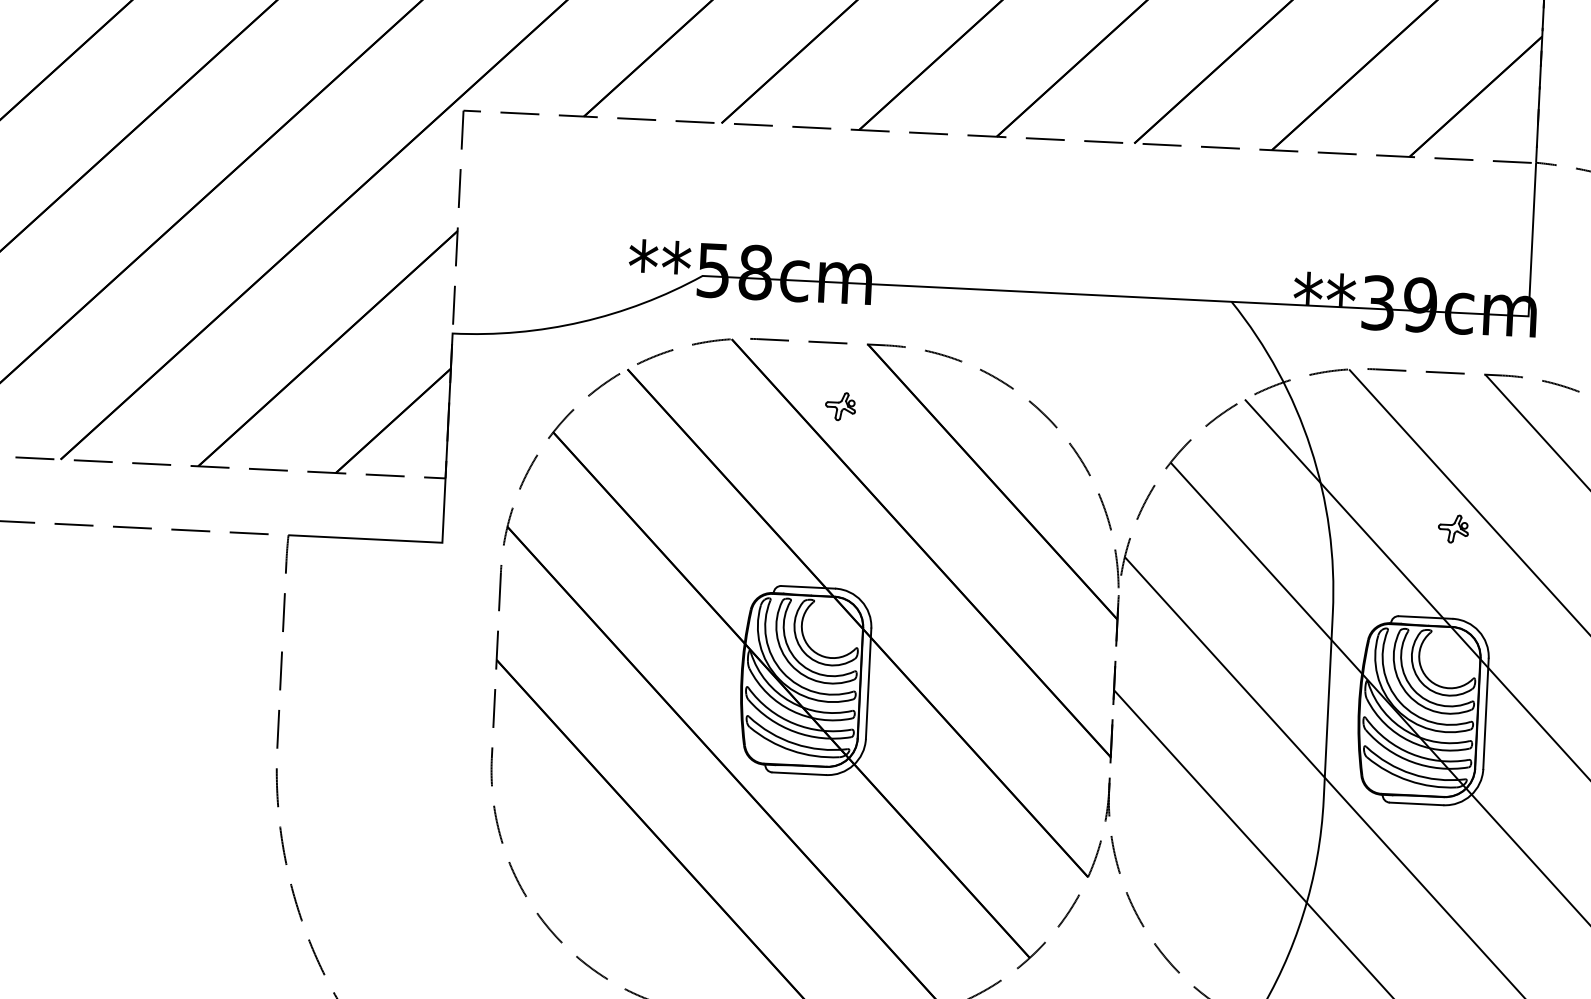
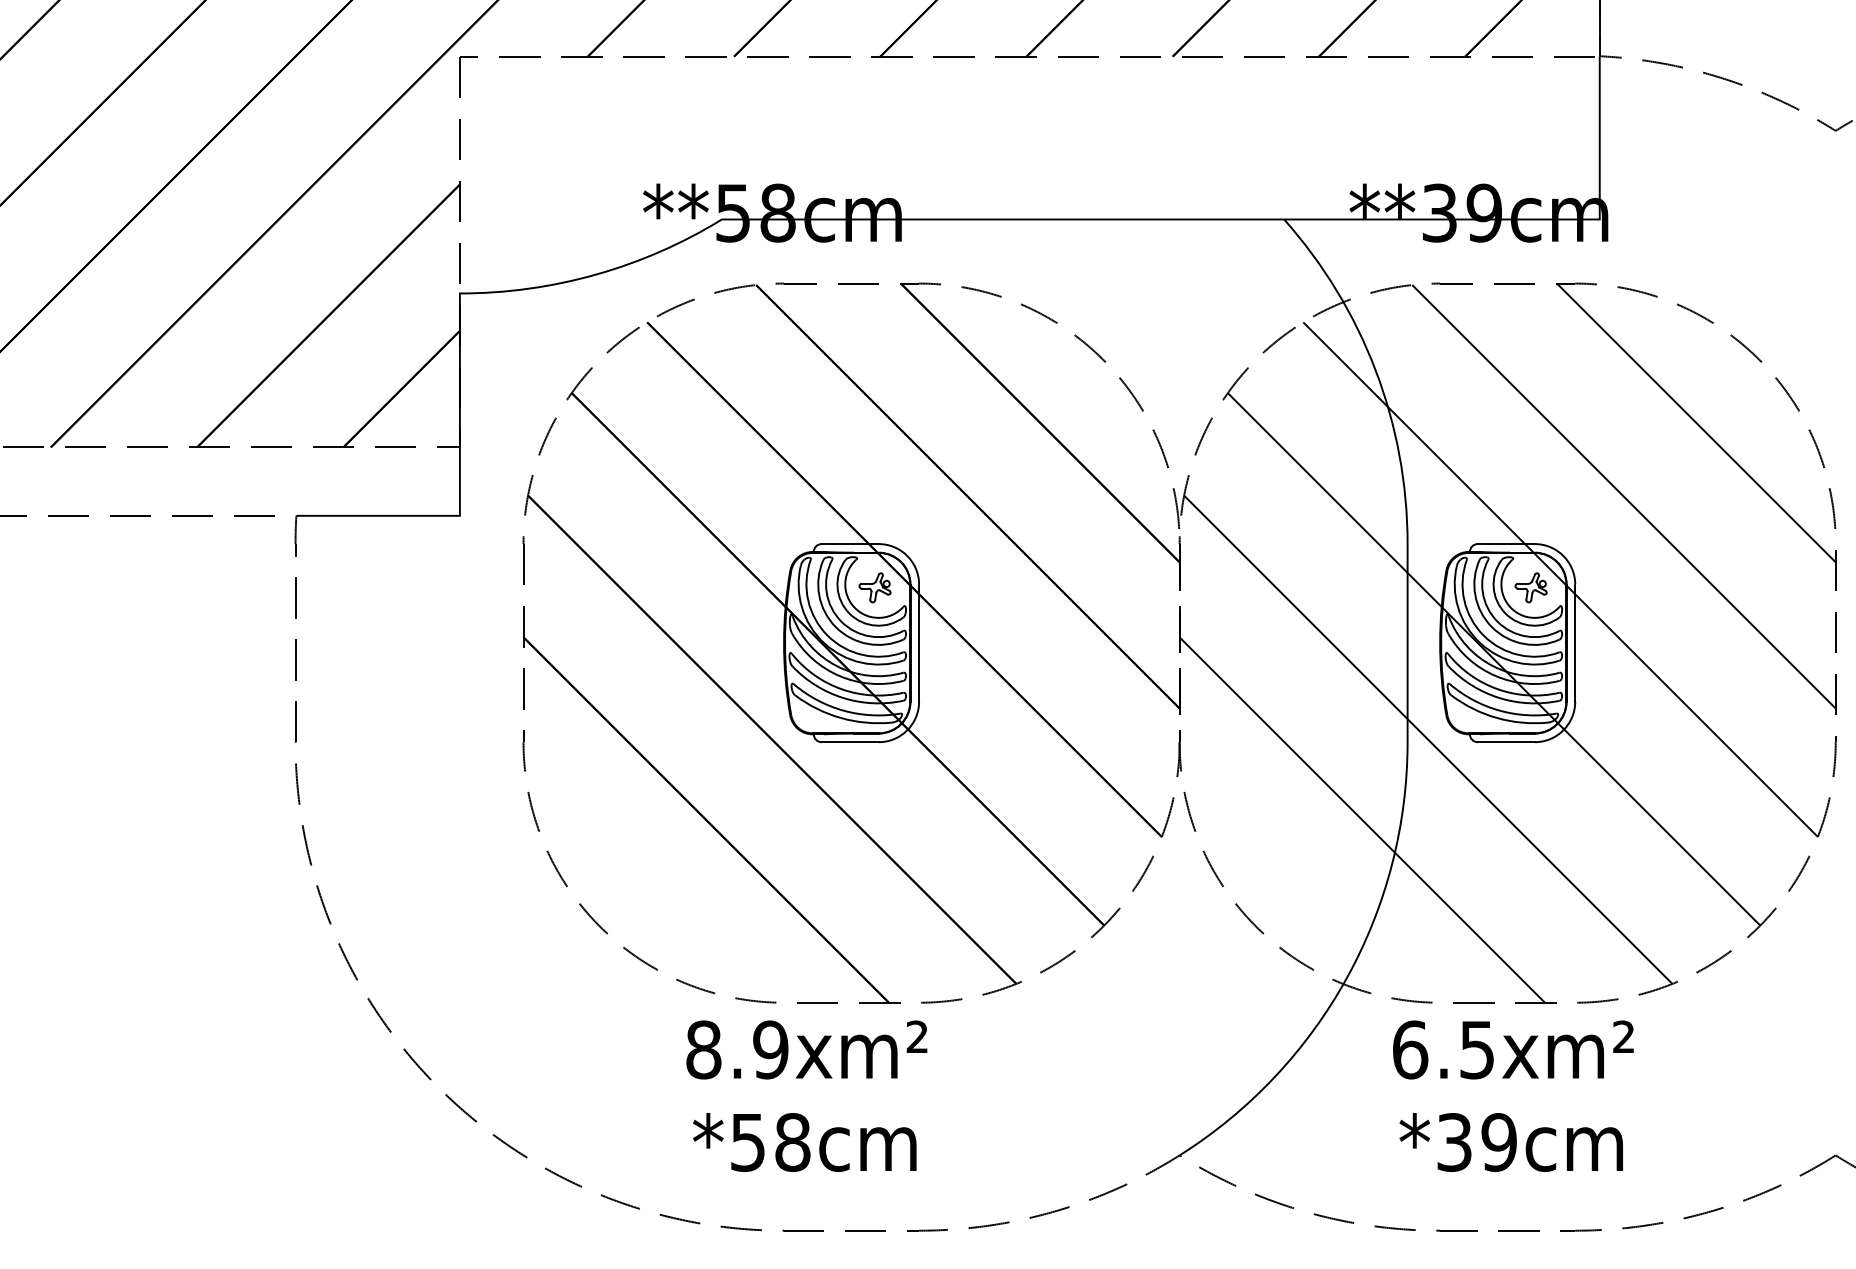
part: (840, 406) -> (874, 587), moved
part: (1452, 528) -> (1530, 587), moved

